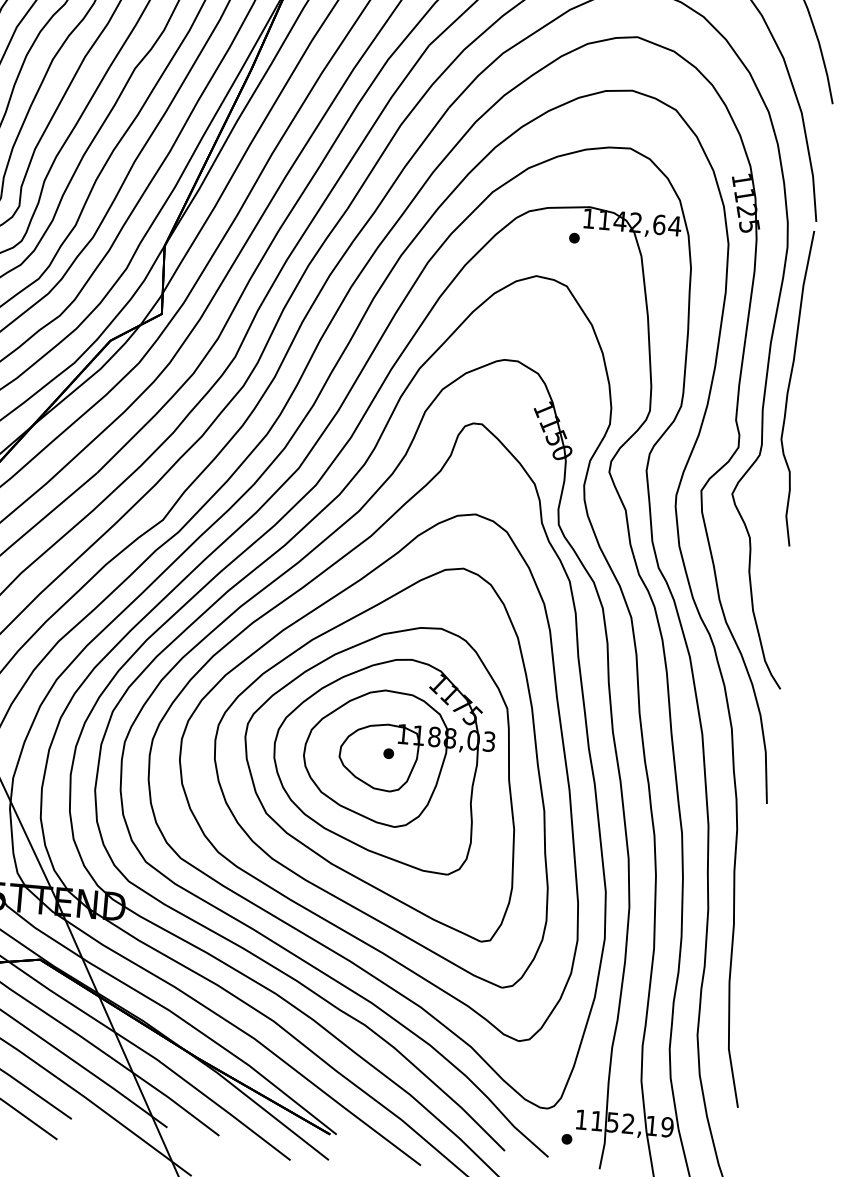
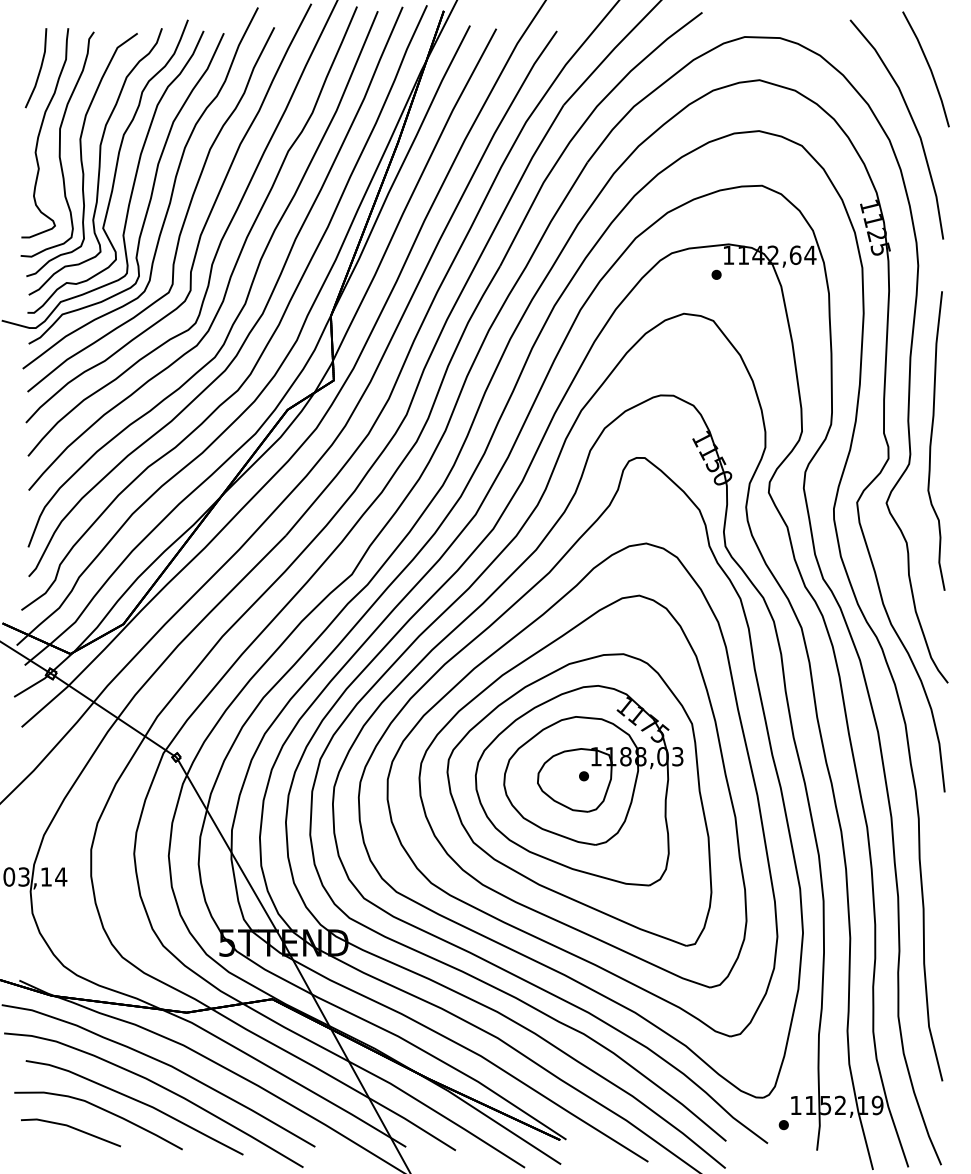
curve: (790, 383) -> (932, 437), moved

